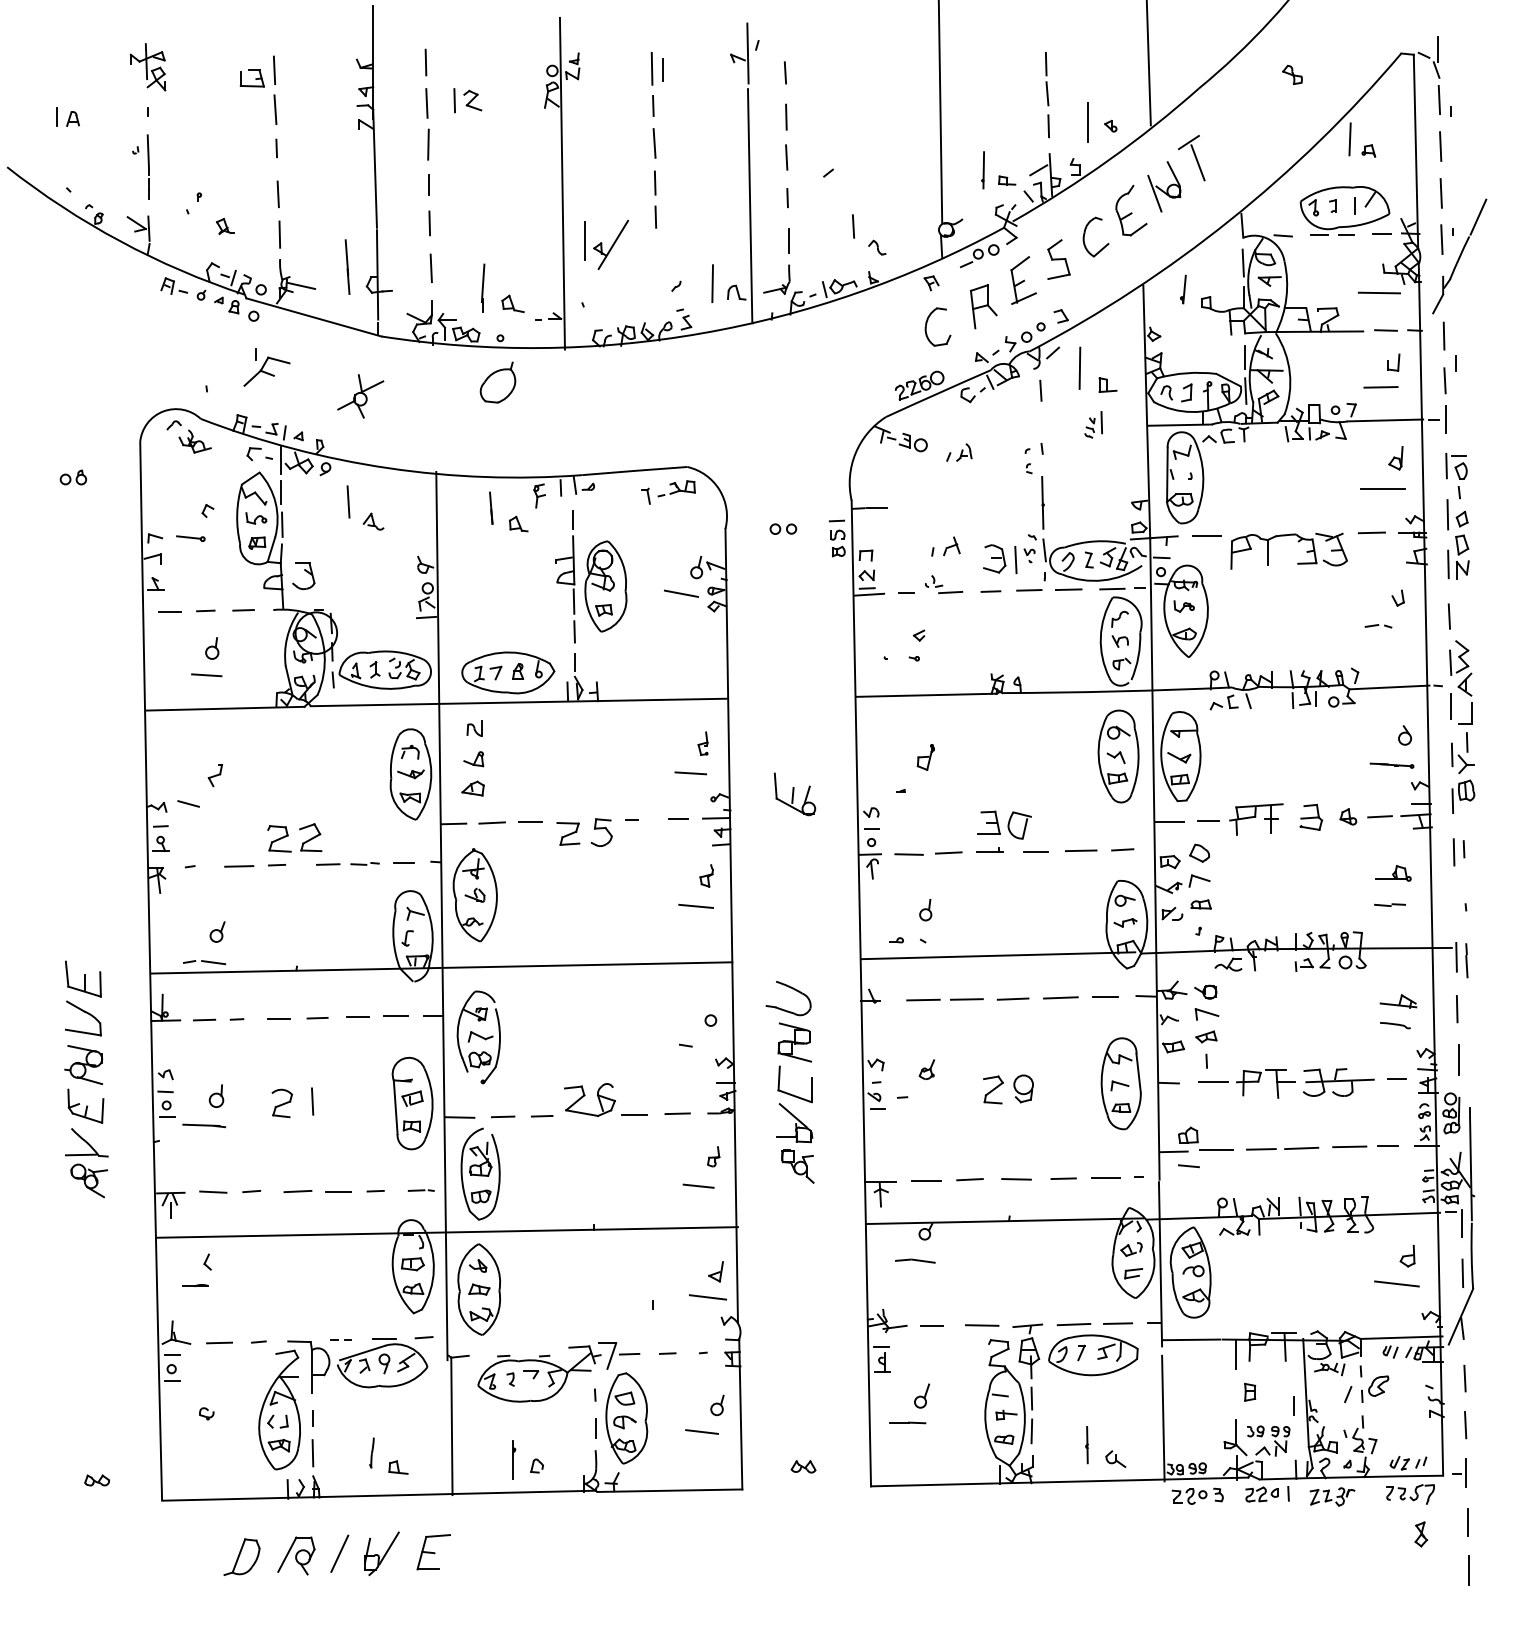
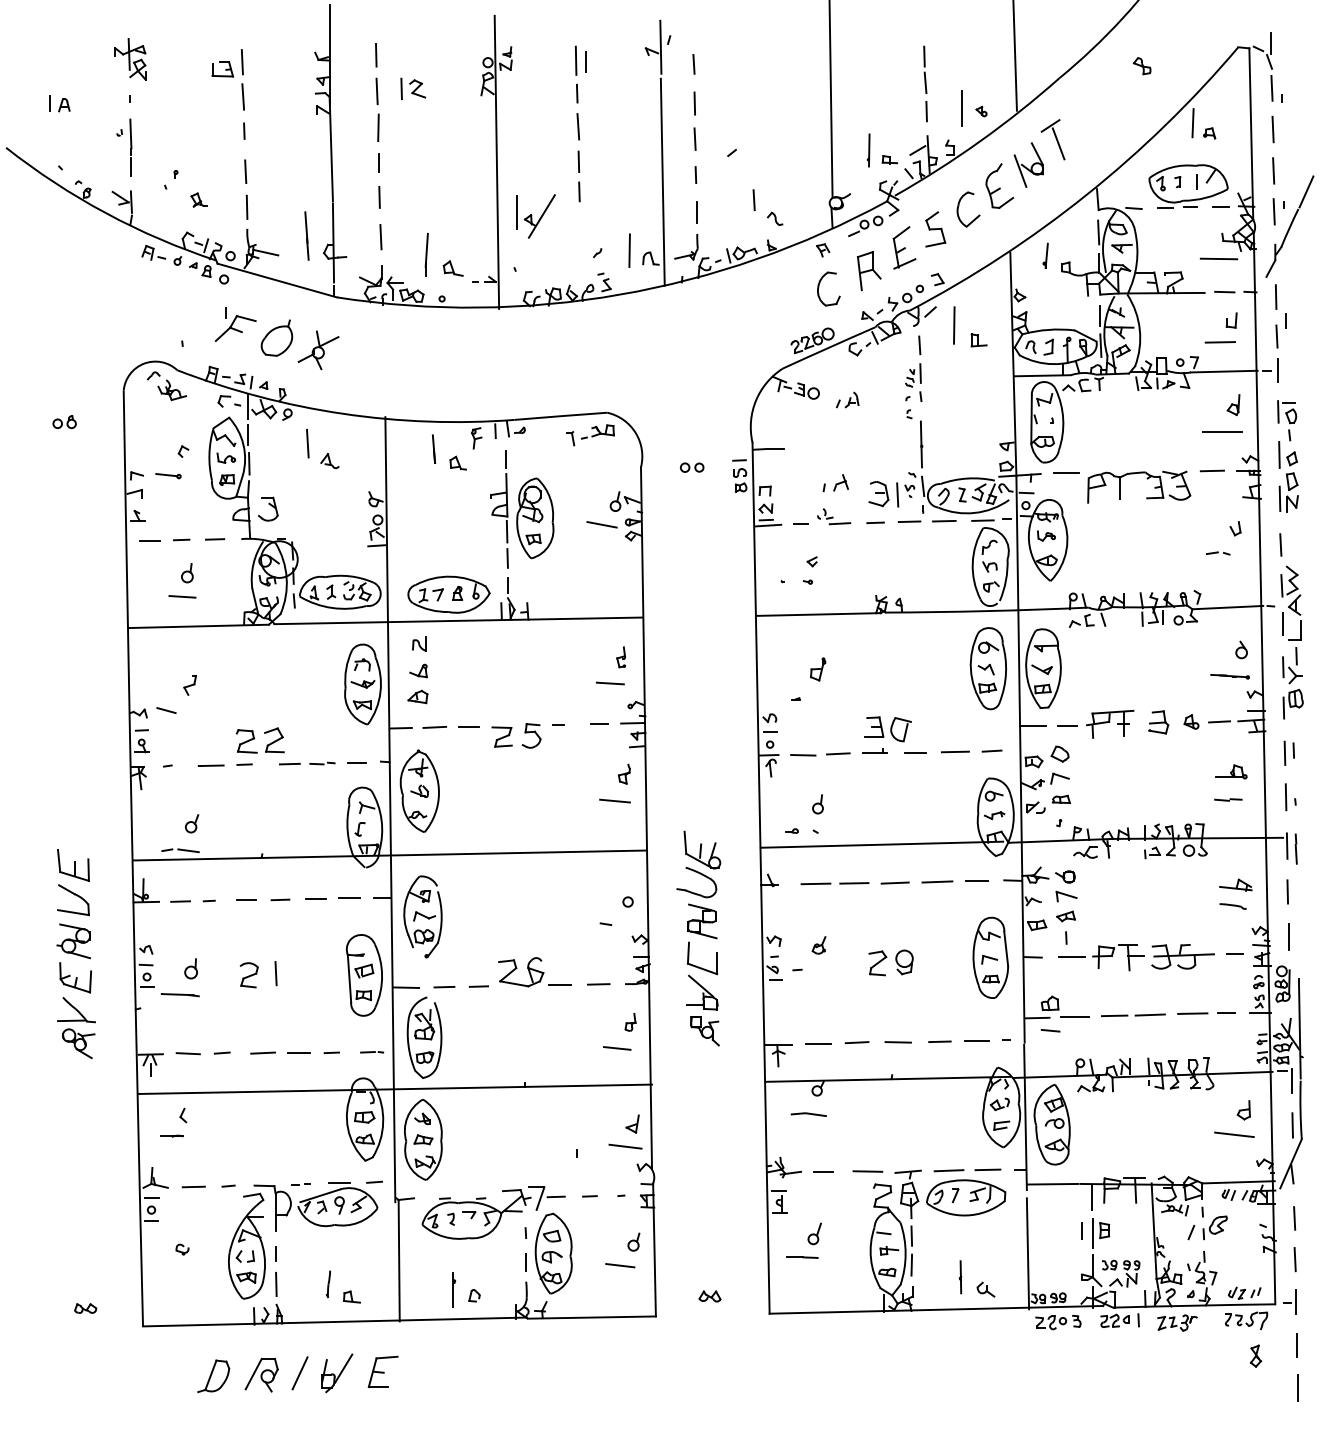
part: (497, 381) -> (276, 337), moved
part: (1093, 424) -> (913, 375), moved
part: (795, 793) -> (702, 849), moved
line: (1454, 902) -> (1285, 797), added
line: (1236, 1395) -> (1092, 1233), added
line: (1294, 1405) -> (1081, 1230), moved

